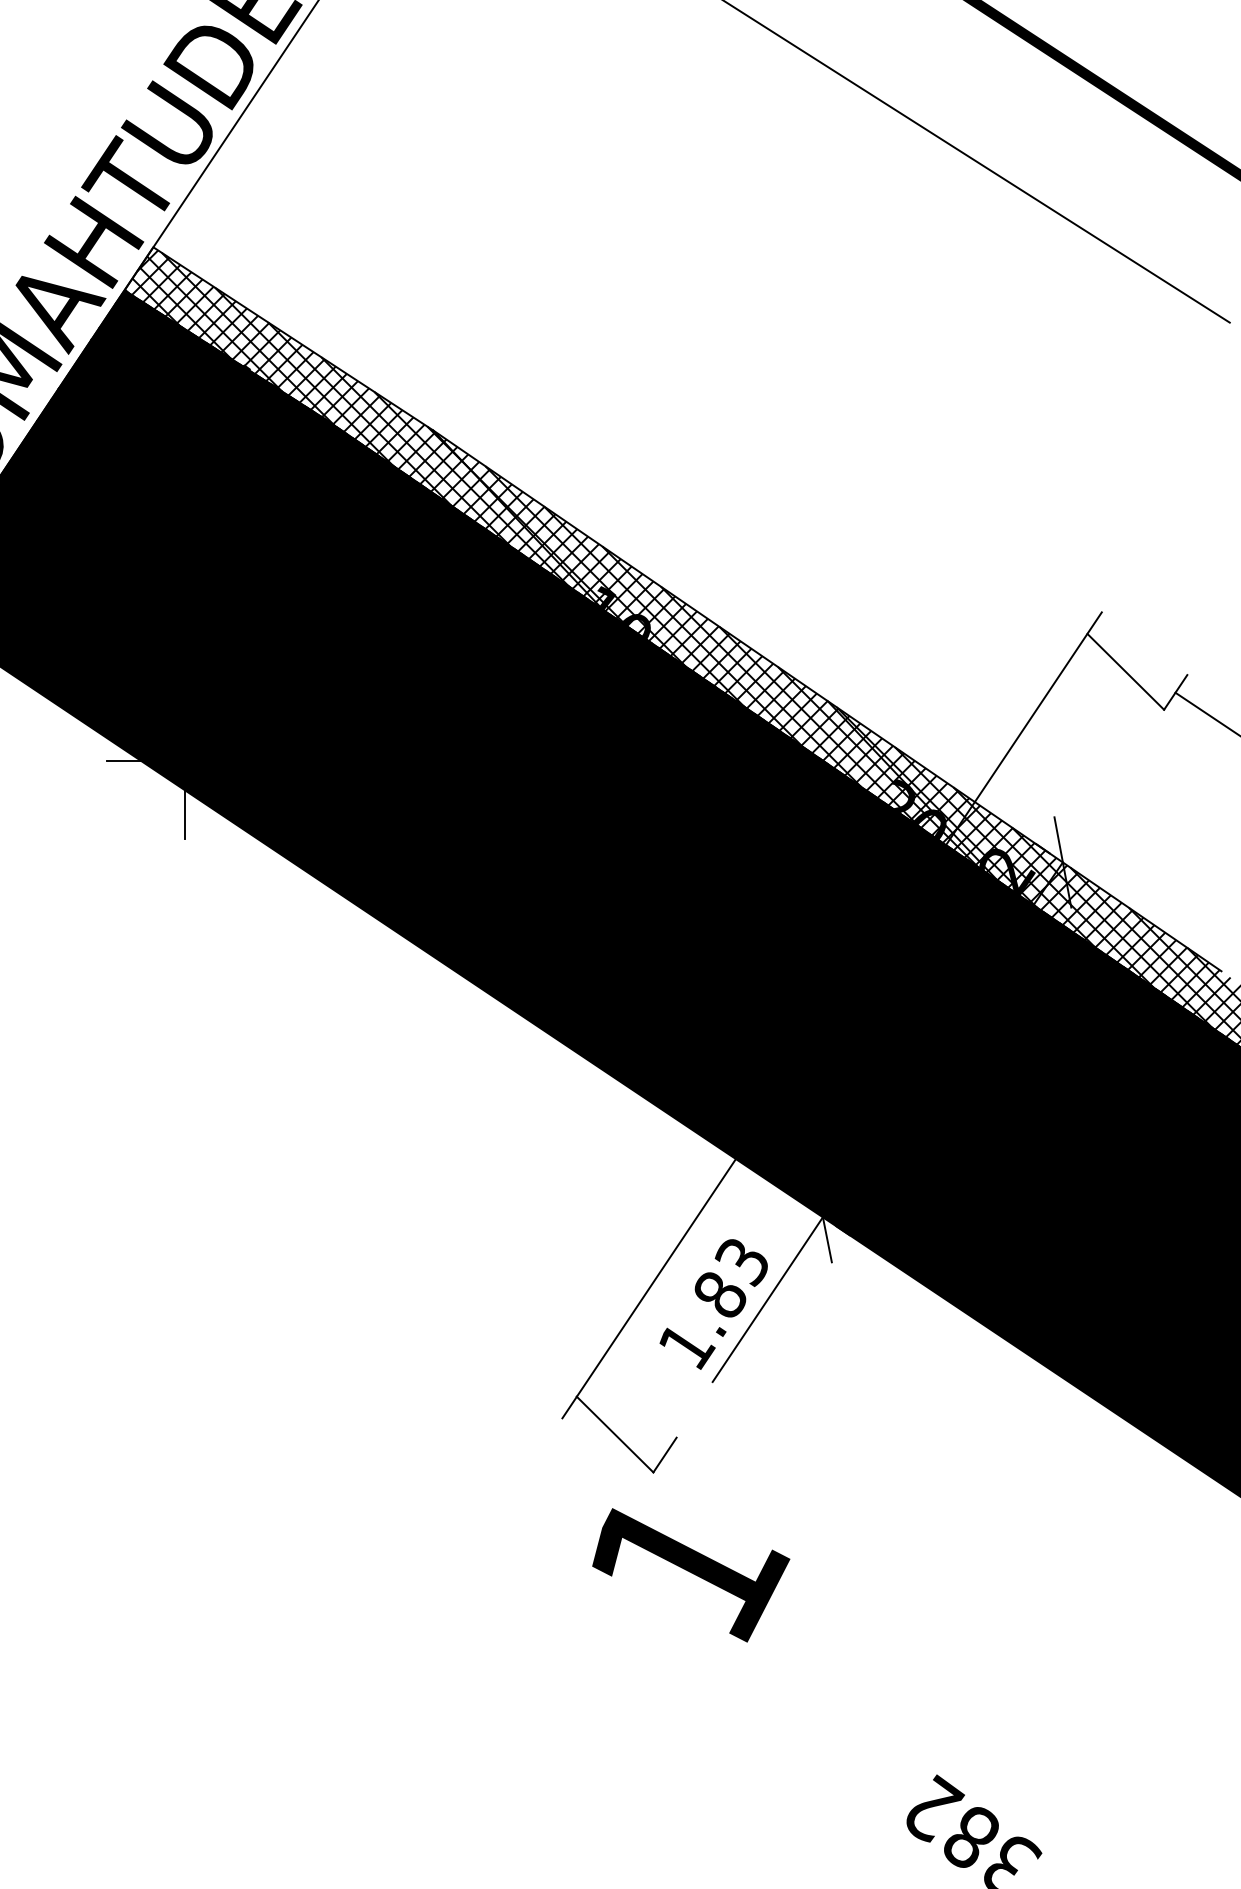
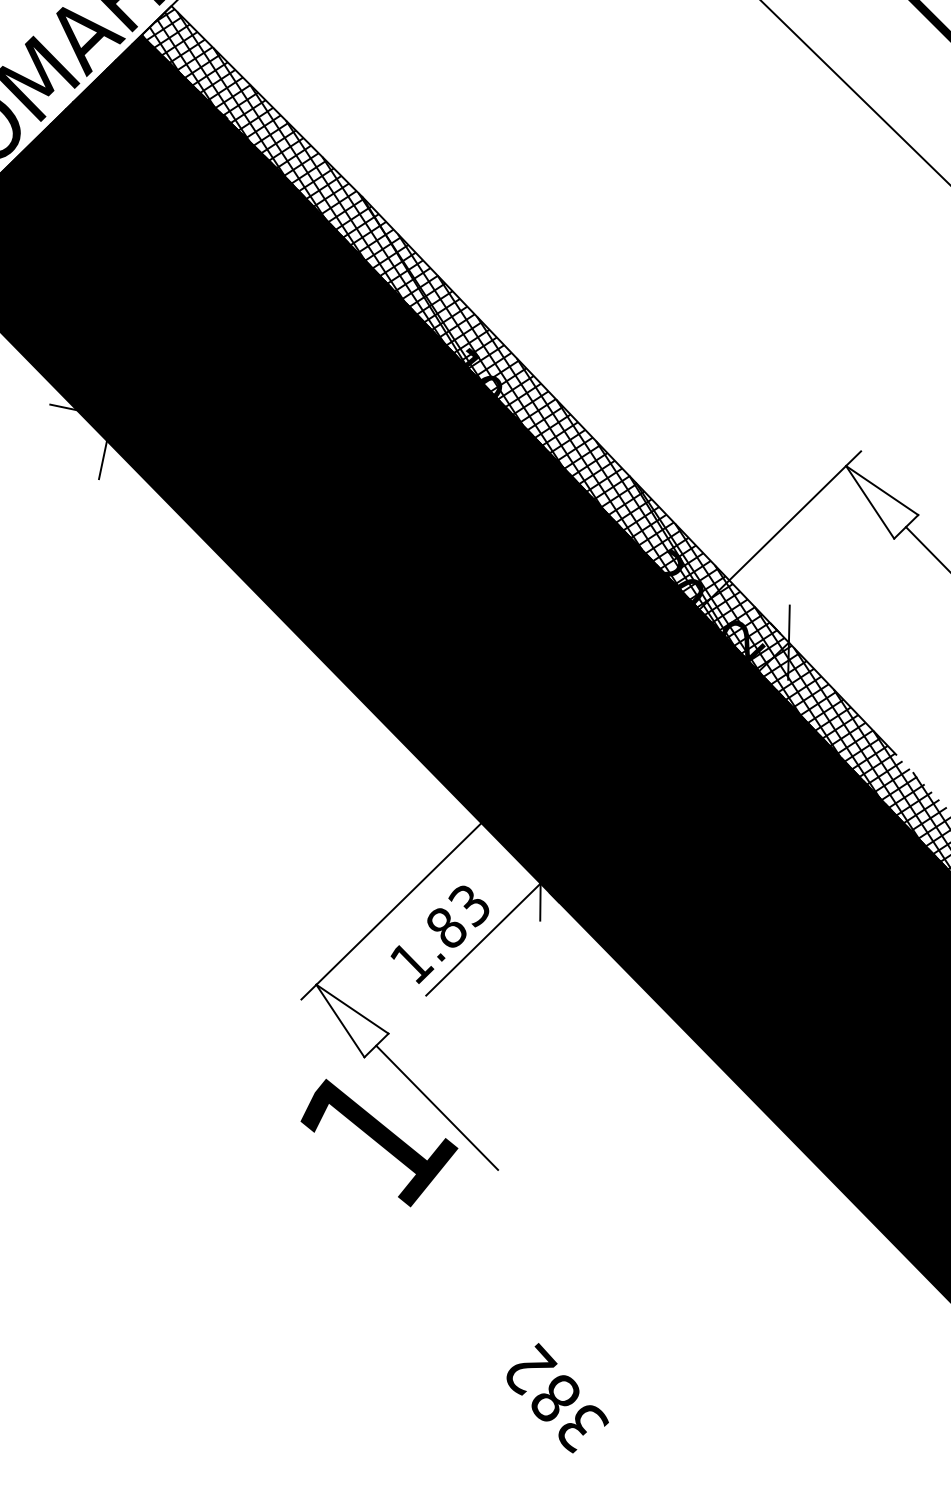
line: (1137, 654) -> (882, 490), added
line: (626, 1416) -> (352, 1008), added
line: (753, 1515) -> (436, 1107), added

